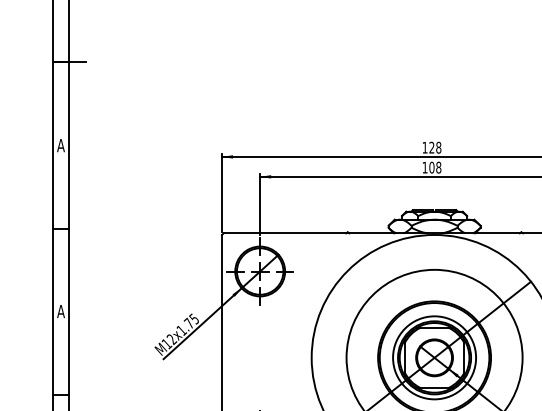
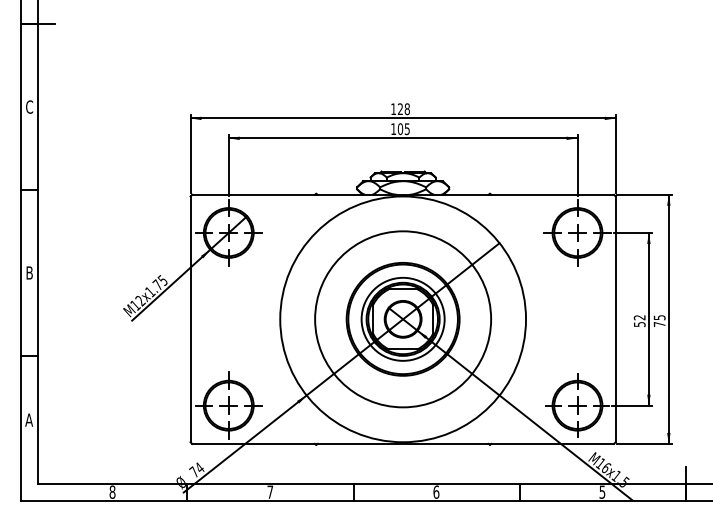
text: (60, 145) -> (29, 106), A -> C
text: (437, 168) -> (406, 129), 108 -> 105
text: (60, 311) -> (29, 272), A -> B

